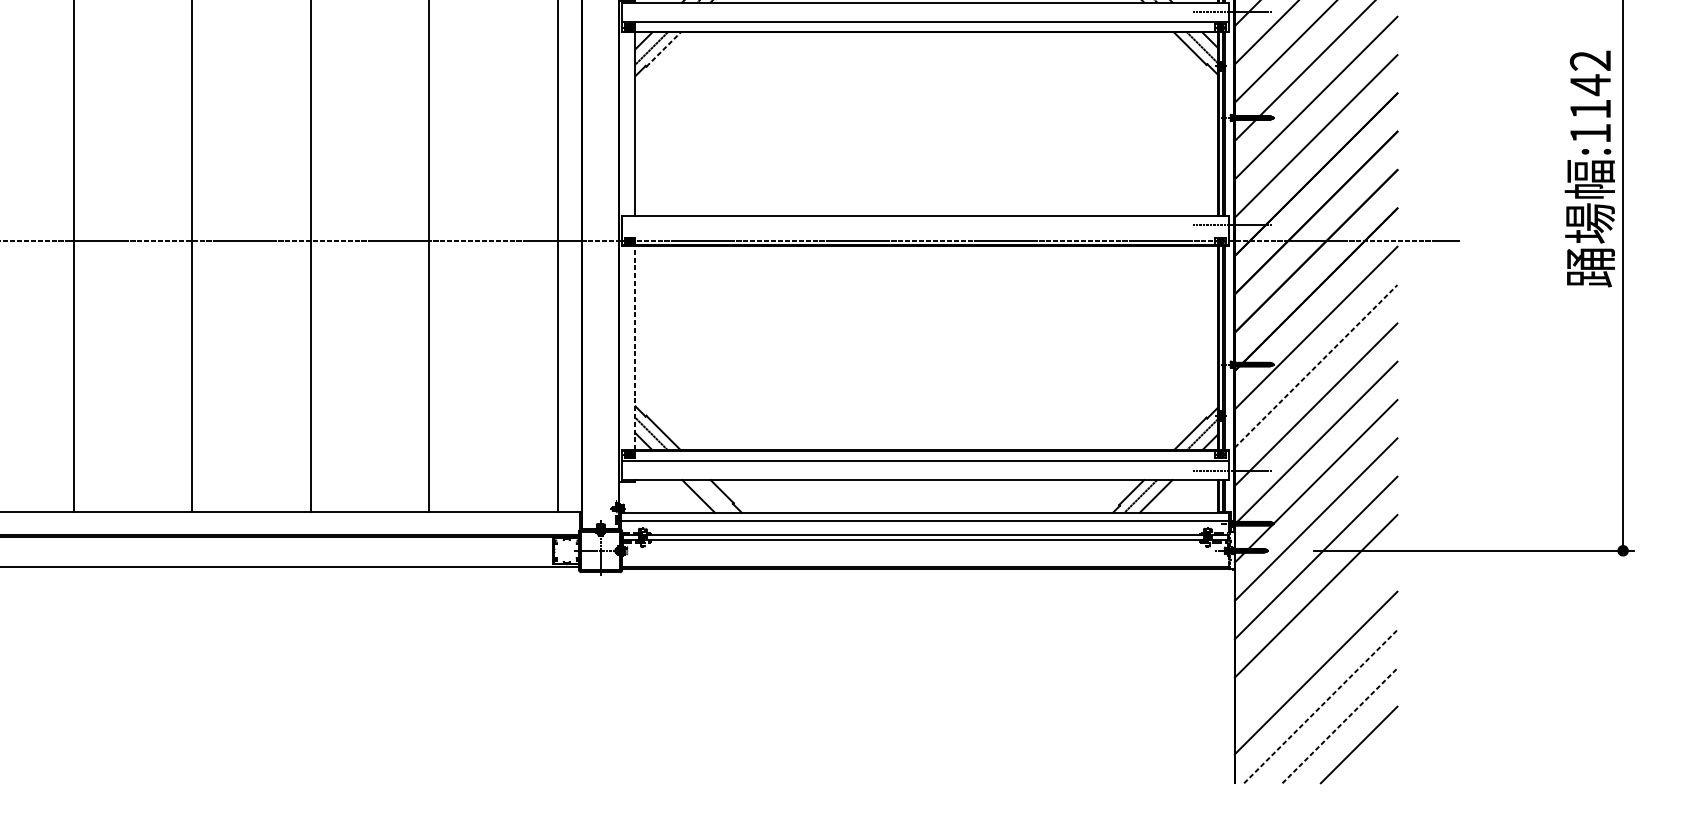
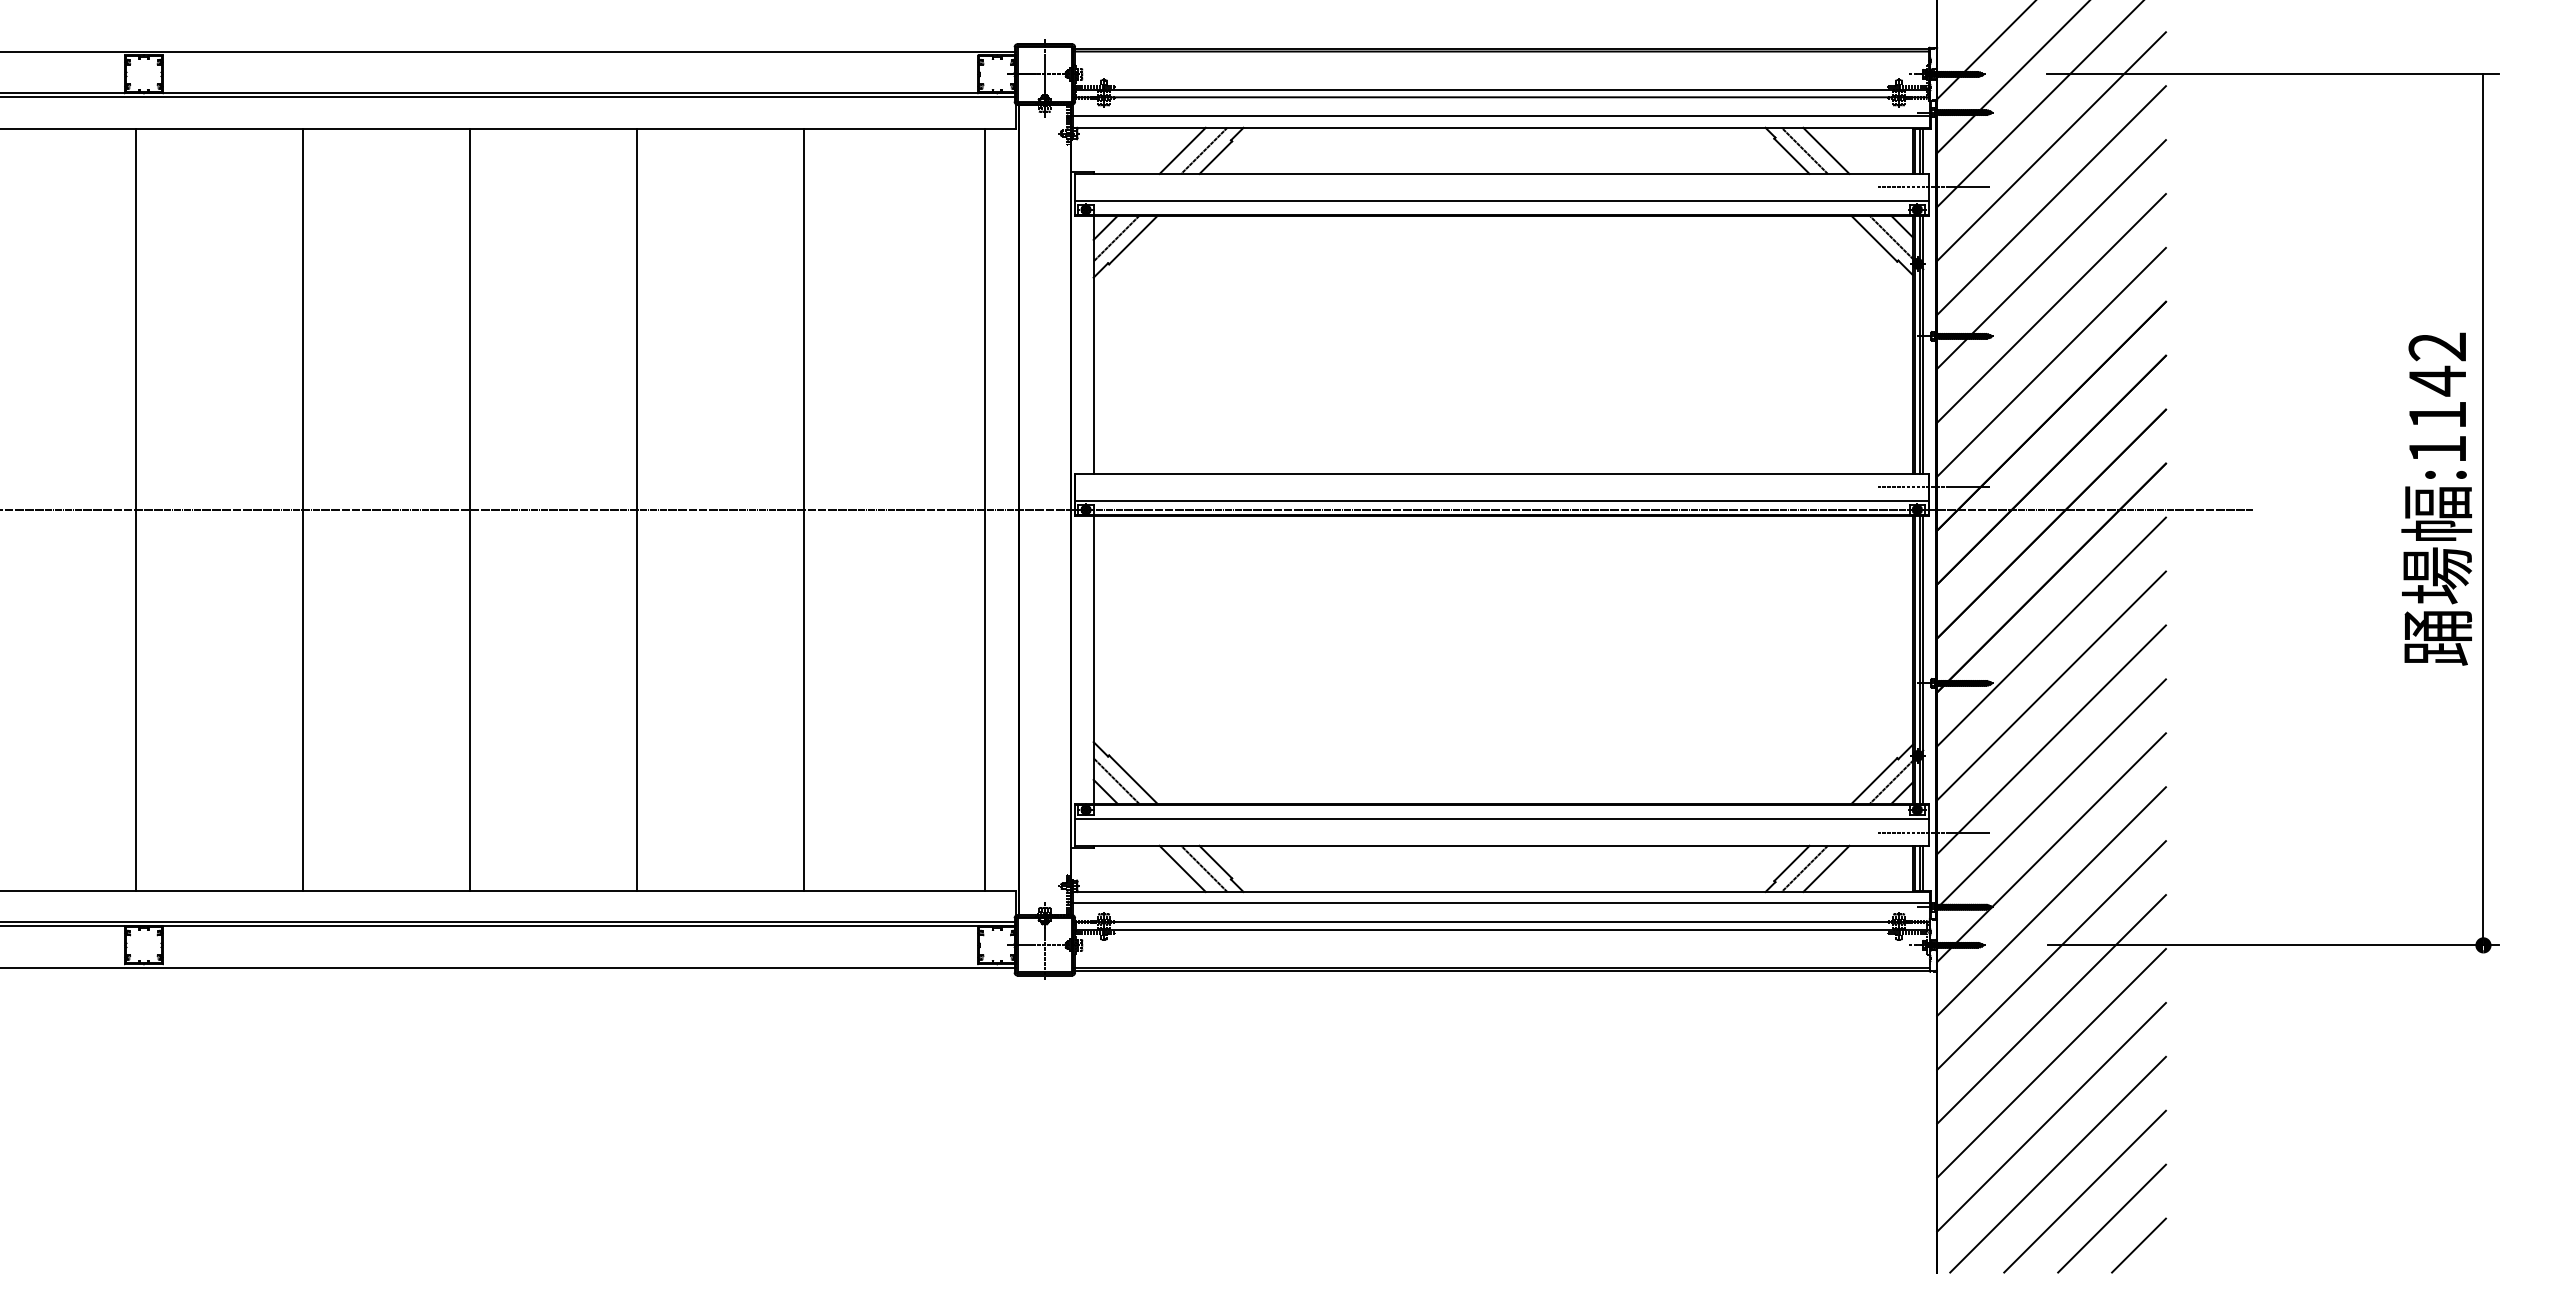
line: (663, 49) -> (1133, 239), dashed -> solid
text: (1589, 168) -> (2436, 498), moved
line: (925, 234) -> (1501, 500), added
line: (635, 347) -> (1093, 659), dashed -> solid
line: (1316, 366) -> (2051, 685), dashed -> solid
line: (714, 496) -> (1204, 868), added
line: (1316, 634) -> (2051, 1062), added
line: (1321, 706) -> (2058, 1164), dashed -> solid
line: (1340, 725) -> (2085, 1191), dashed -> solid
line: (1377, 764) -> (2138, 1245), added

